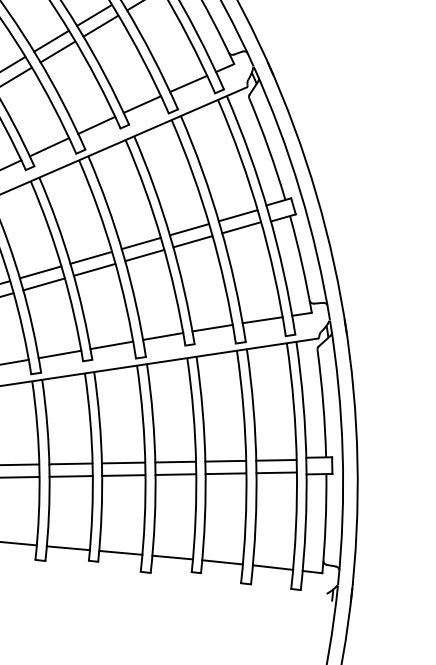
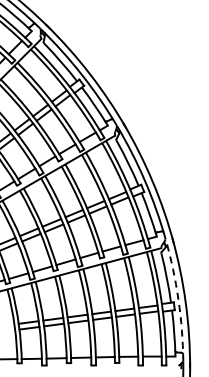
arc: (342, 452) -> (178, 299), solid -> dashed

